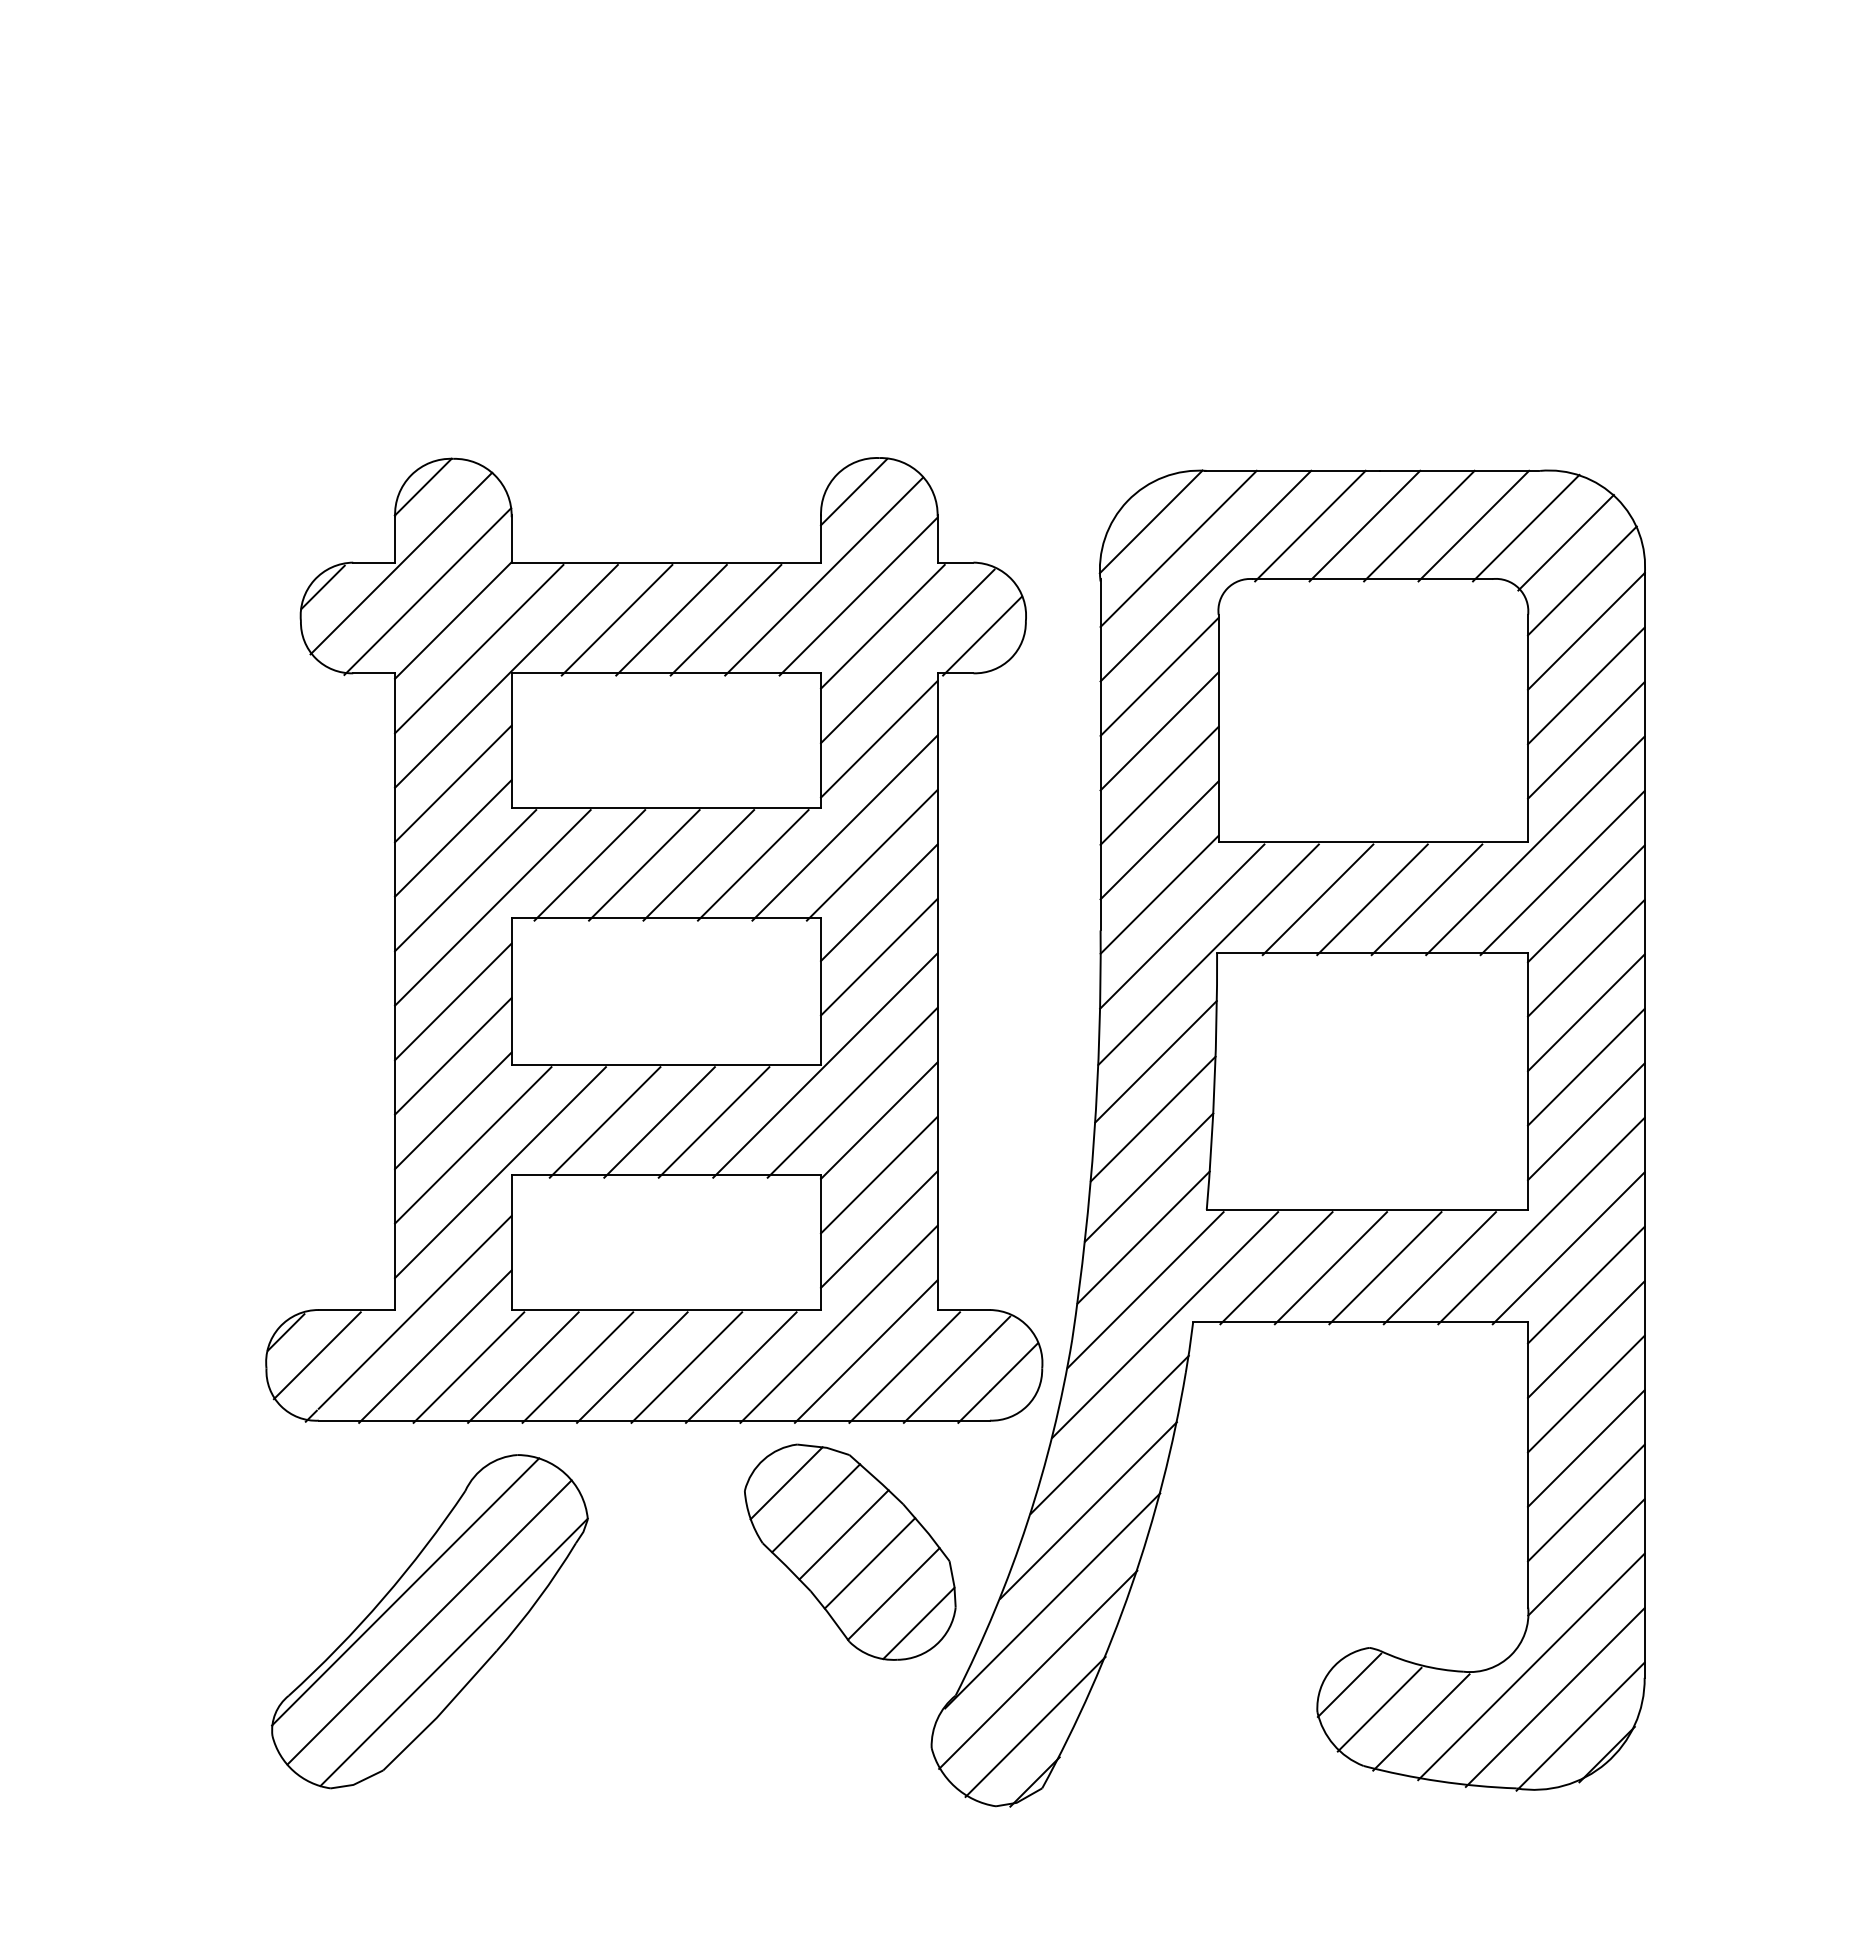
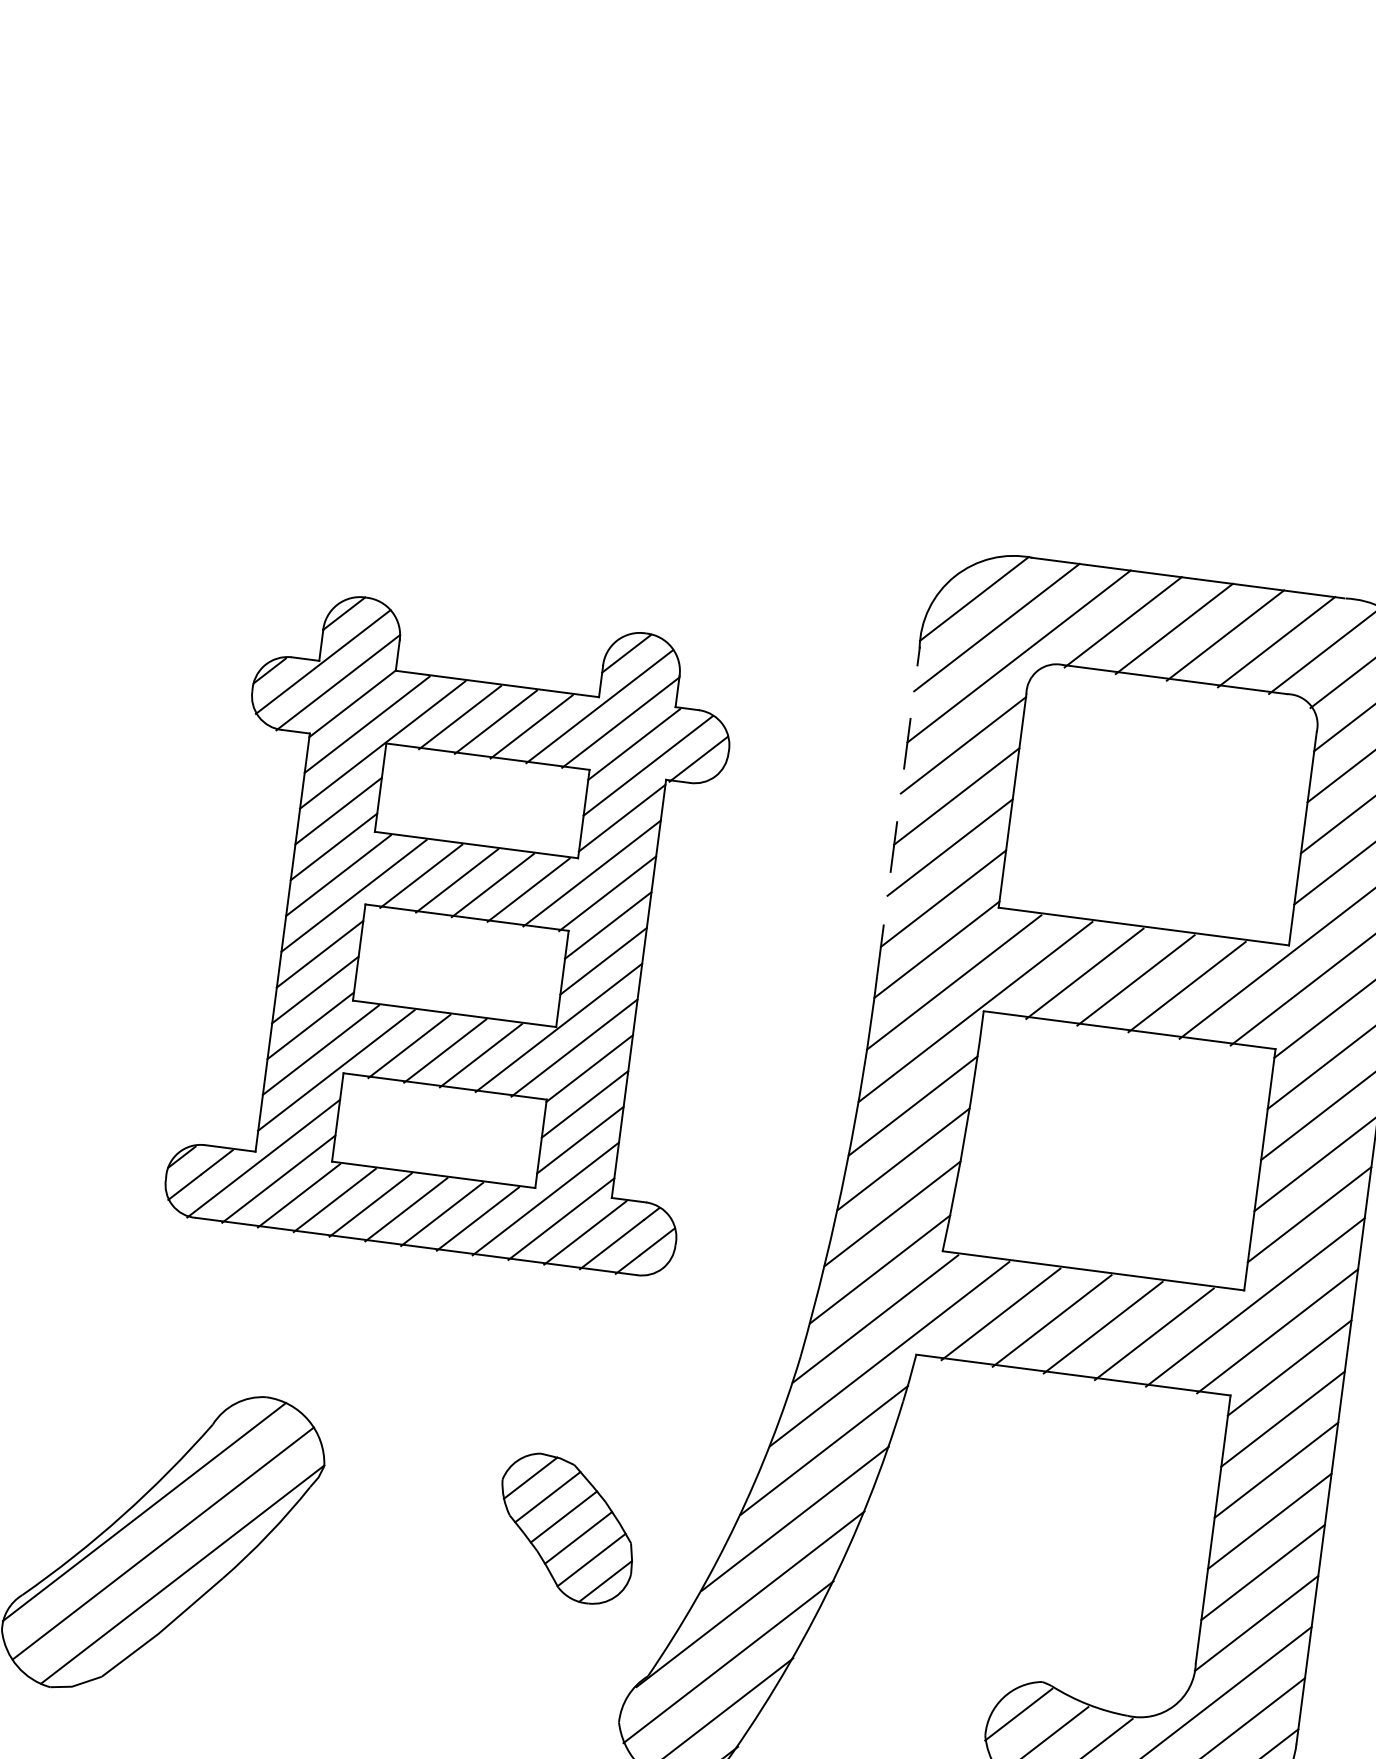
line: (1100, 754) -> (898, 810), solid -> dashed
part: (654, 940) -> (457, 931), size x0.7
part: (850, 1551) -> (566, 1528), size x0.7

